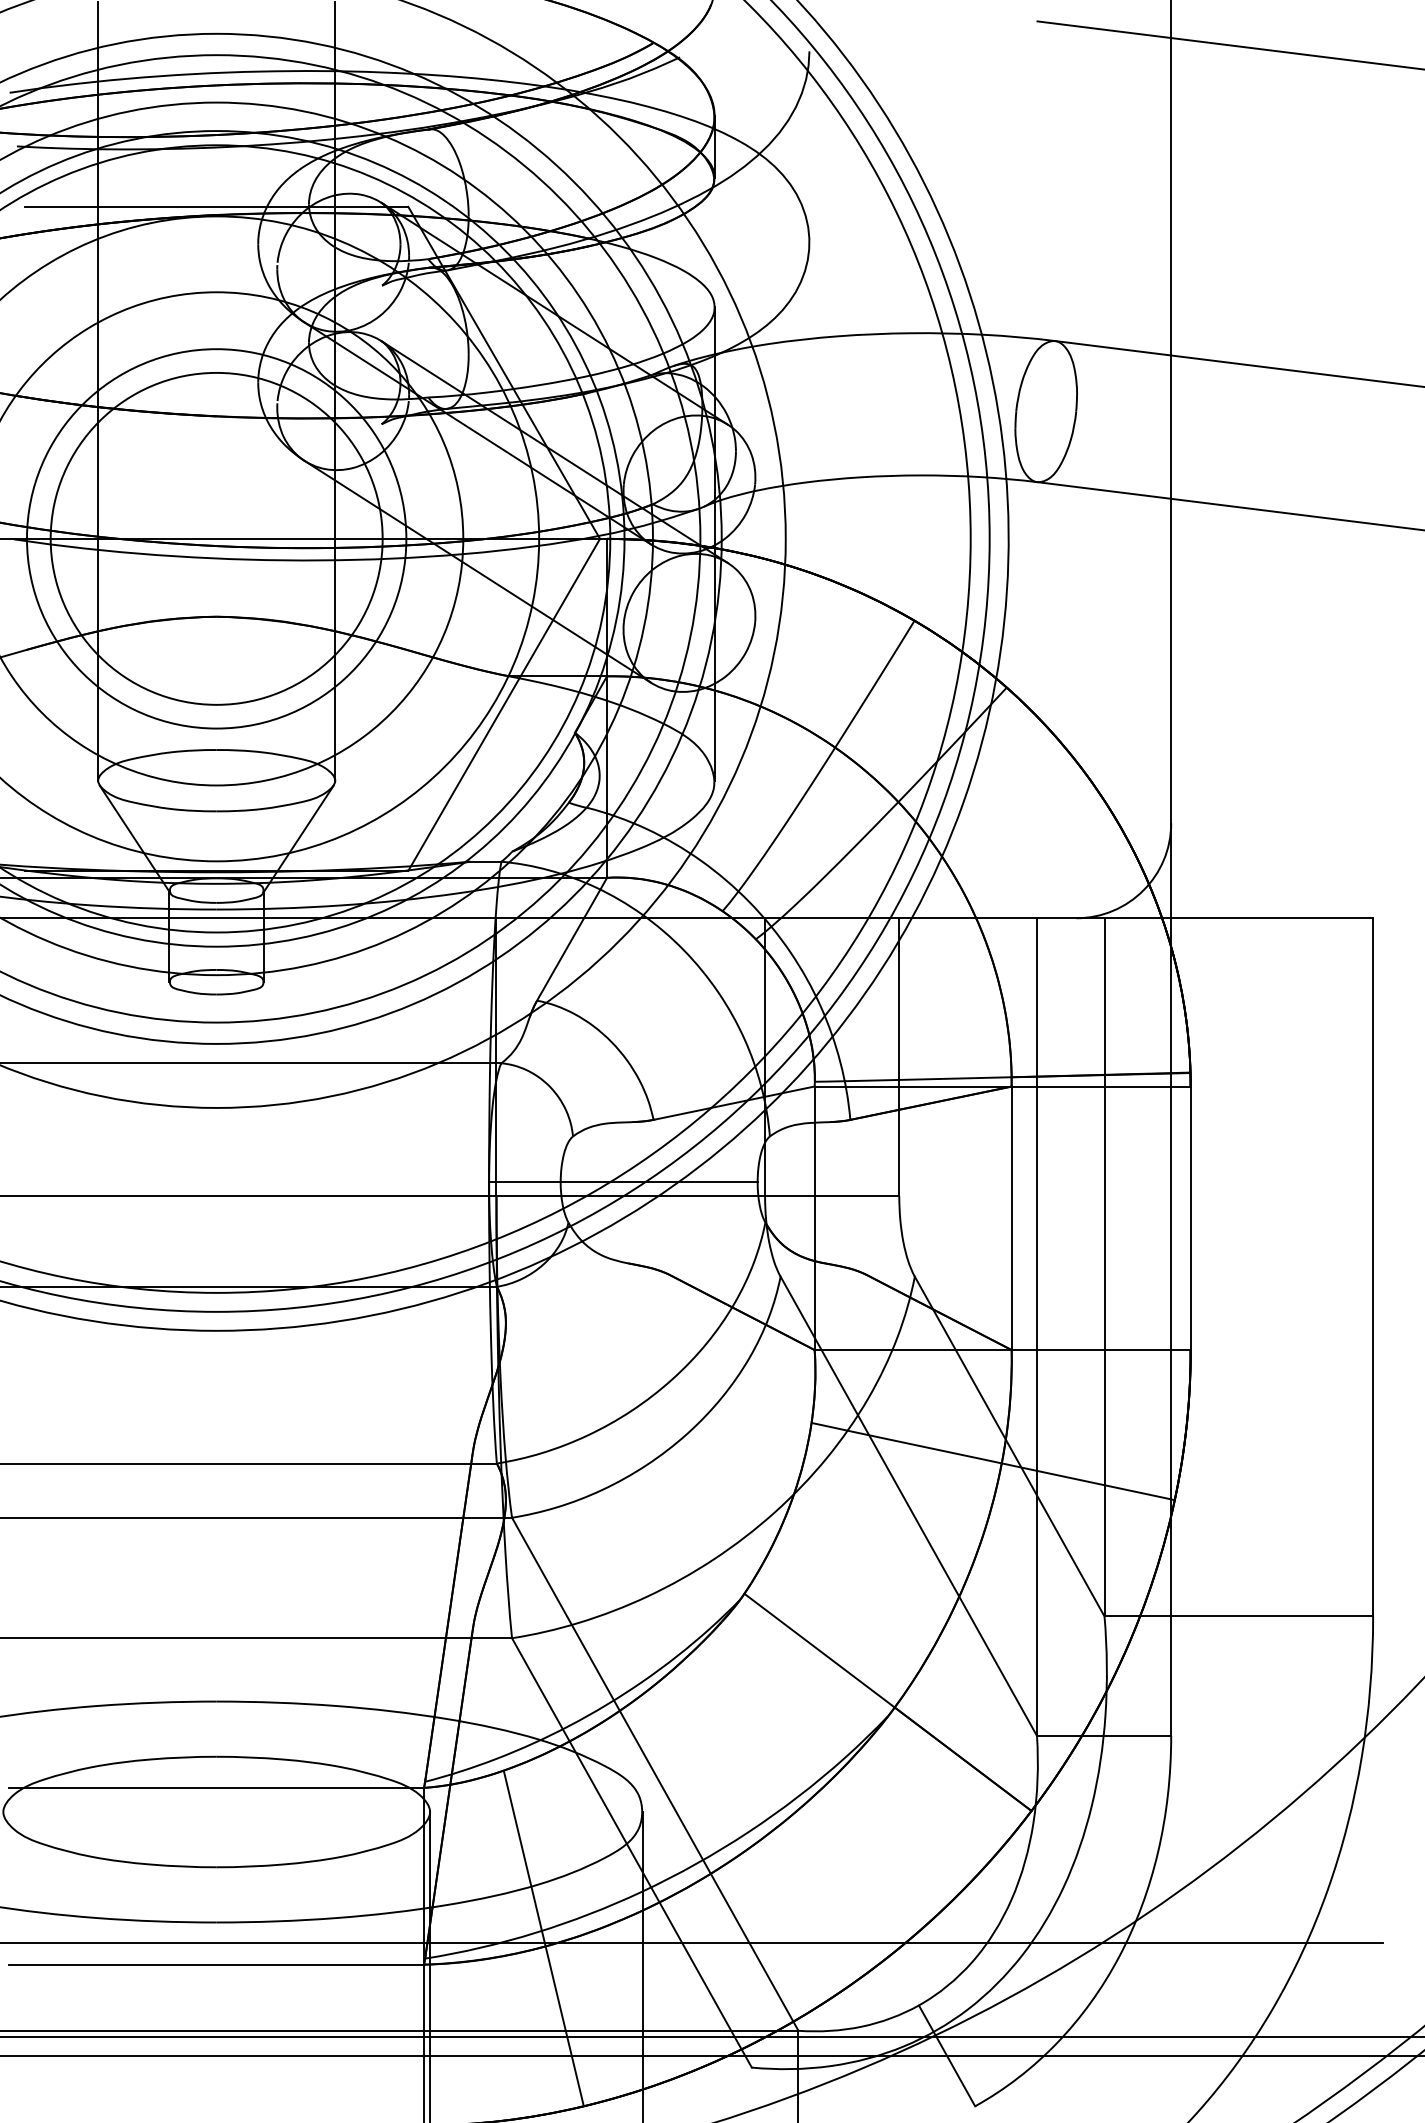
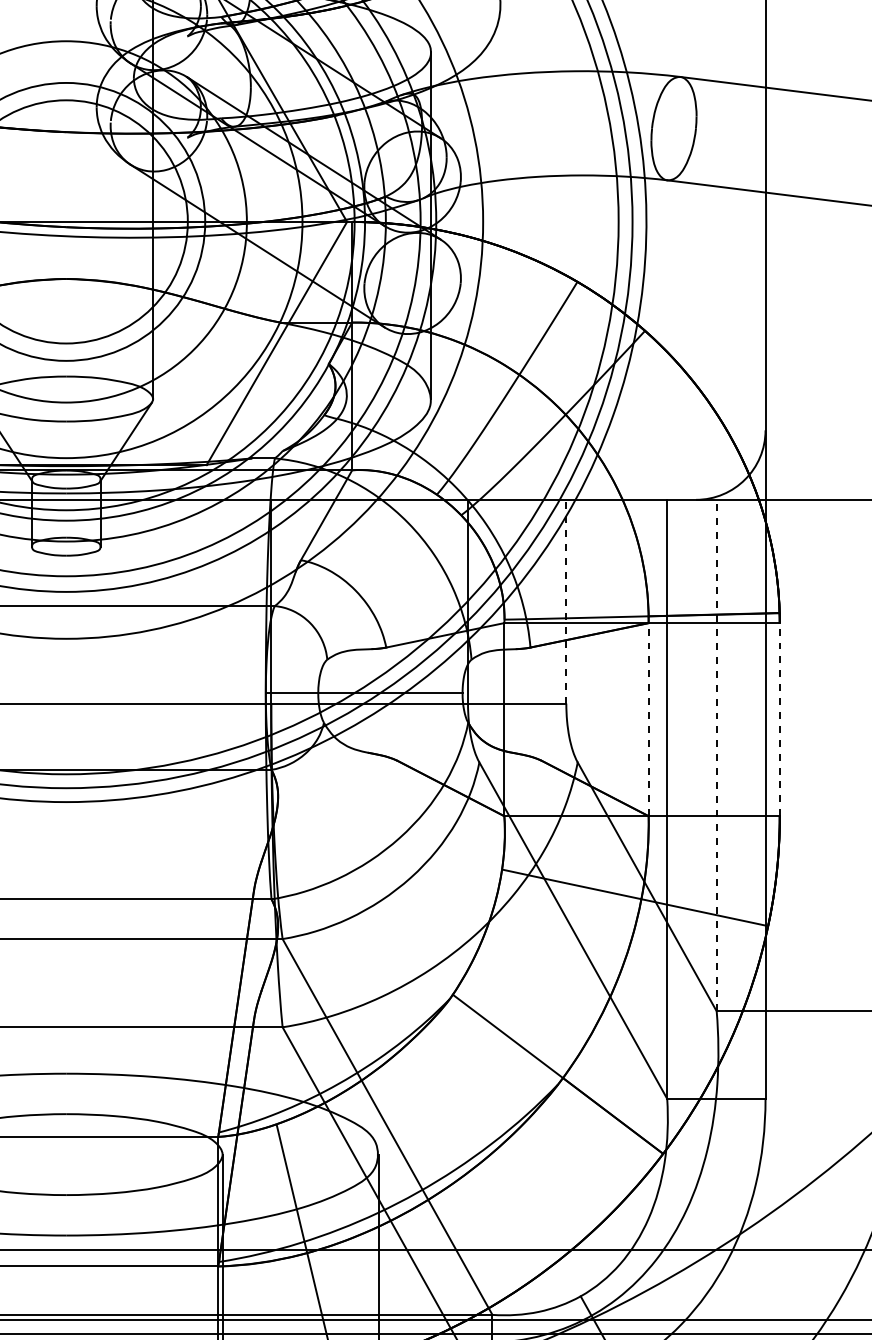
line: (899, 1056) -> (566, 601), solid -> dashed
line: (1011, 1218) -> (648, 719), solid -> dashed
line: (1190, 1218) -> (779, 719), solid -> dashed
line: (1104, 1266) -> (716, 754), solid -> dashed

